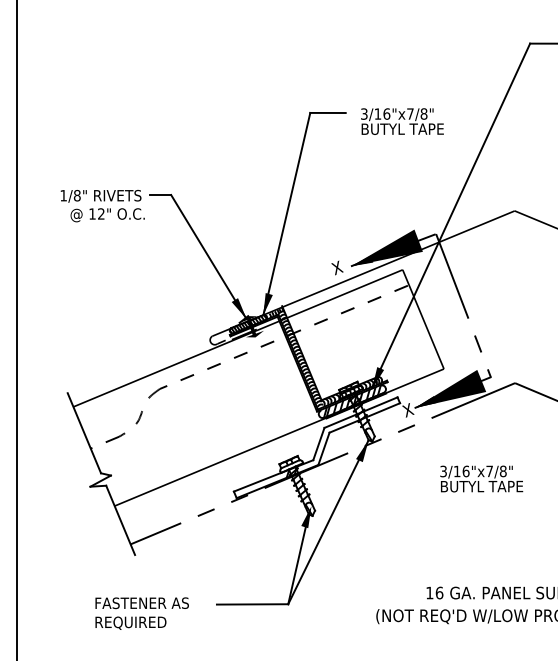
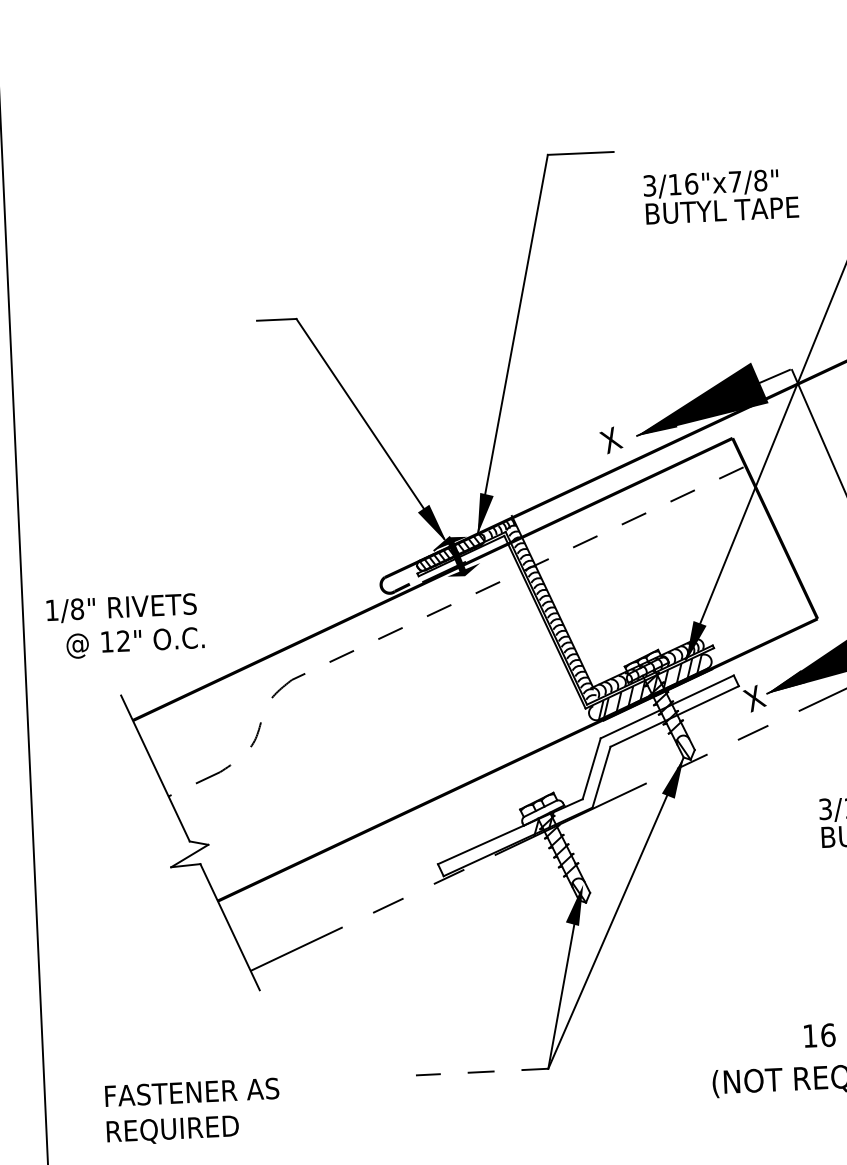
text: (402, 121) -> (721, 196), moved
text: (102, 206) -> (125, 627), moved
line: (252, 604) -> (481, 1072), solid -> dashed
text: (141, 613) -> (191, 1111), moved

